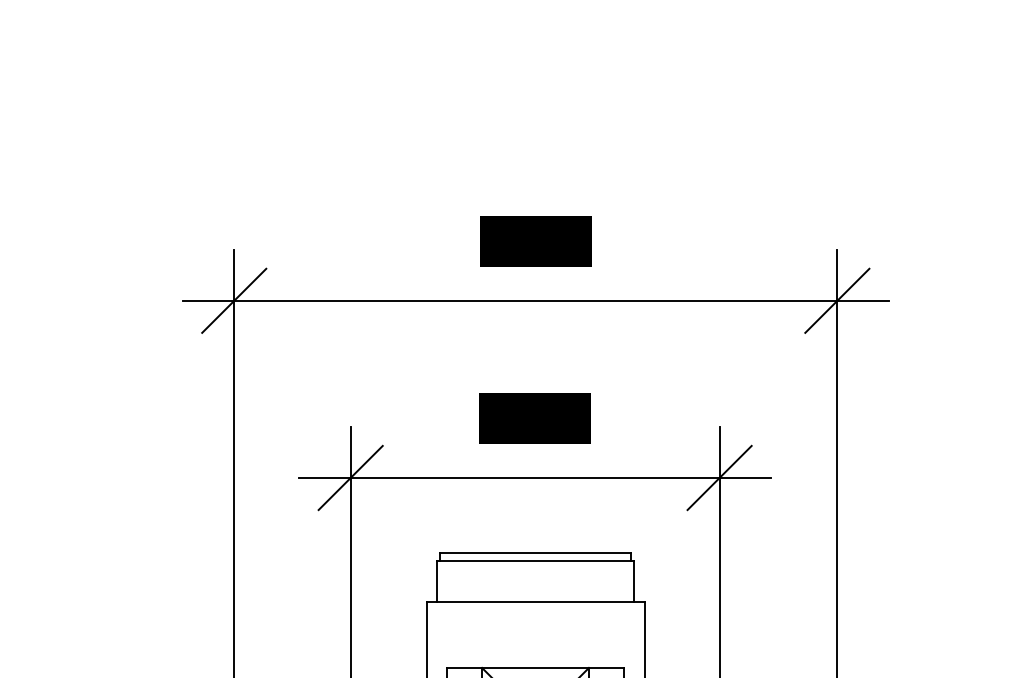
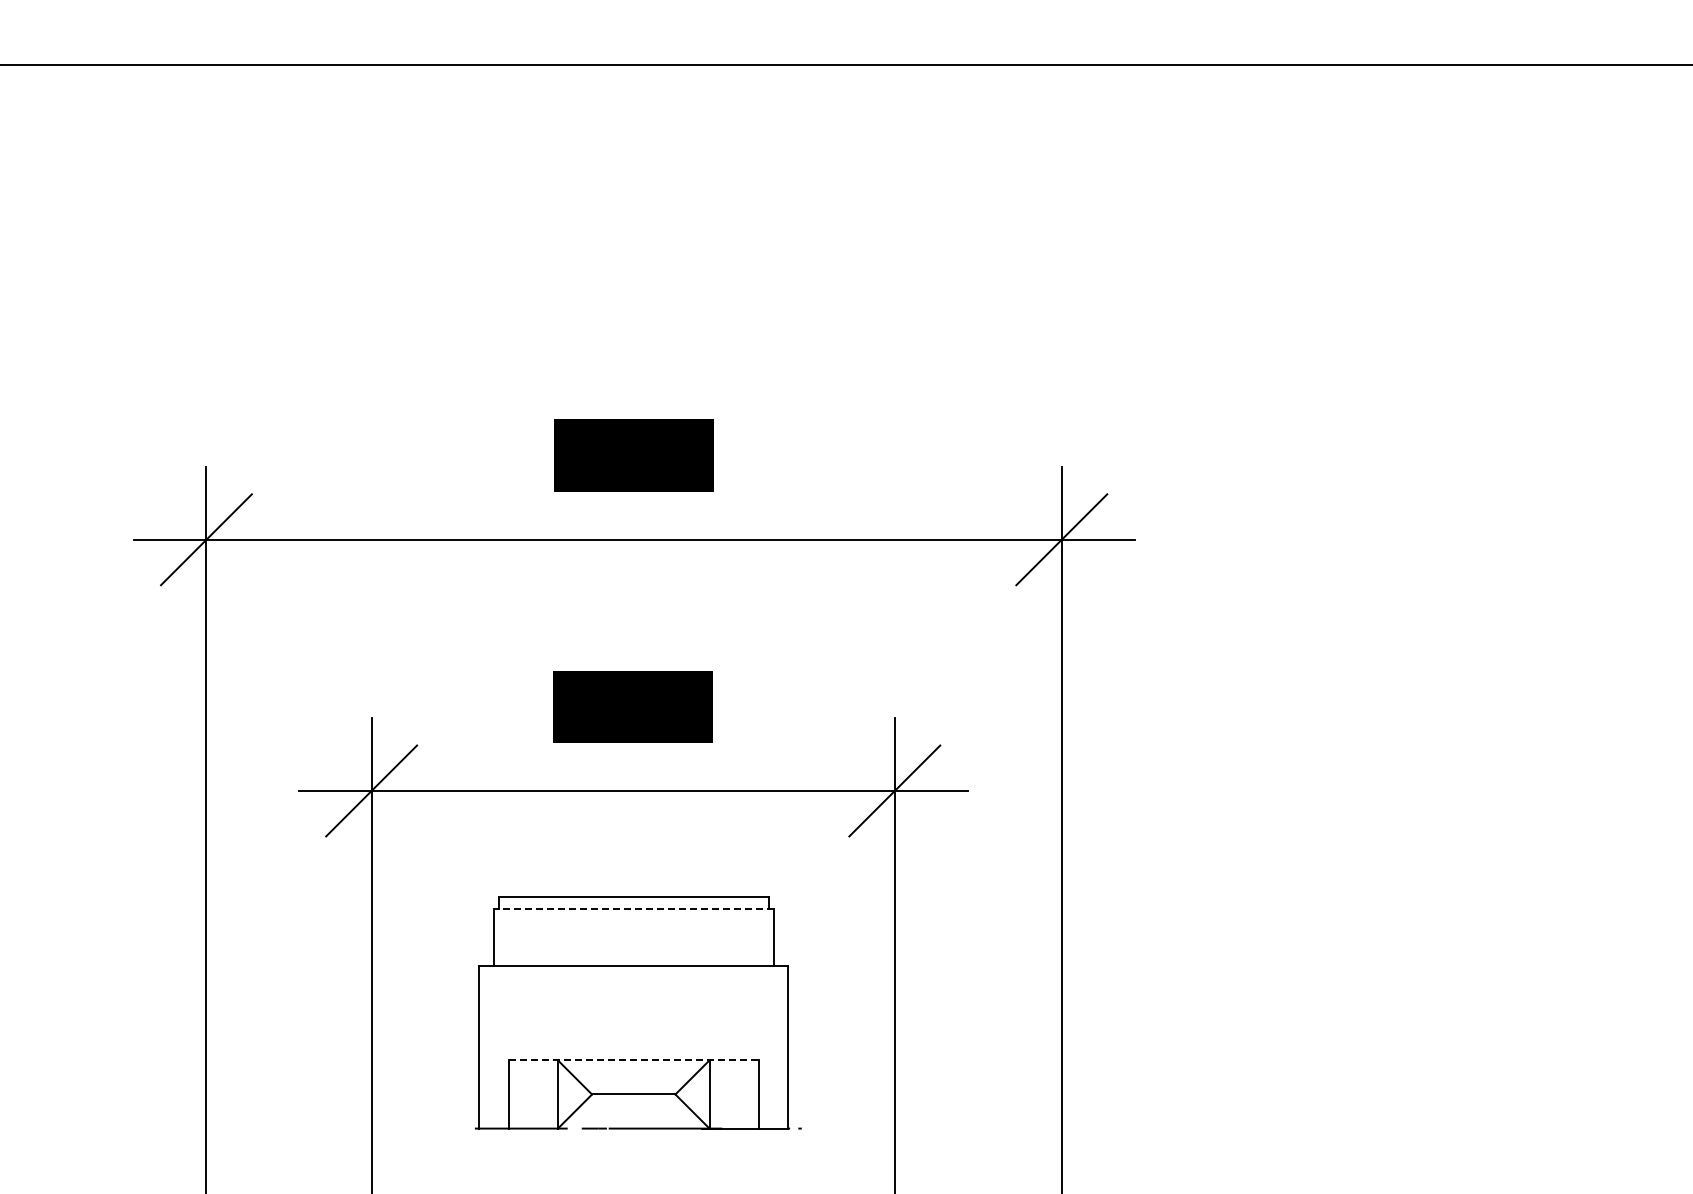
line: (535, 560) -> (633, 908), solid -> dashed
line: (536, 668) -> (634, 1060), solid -> dashed

